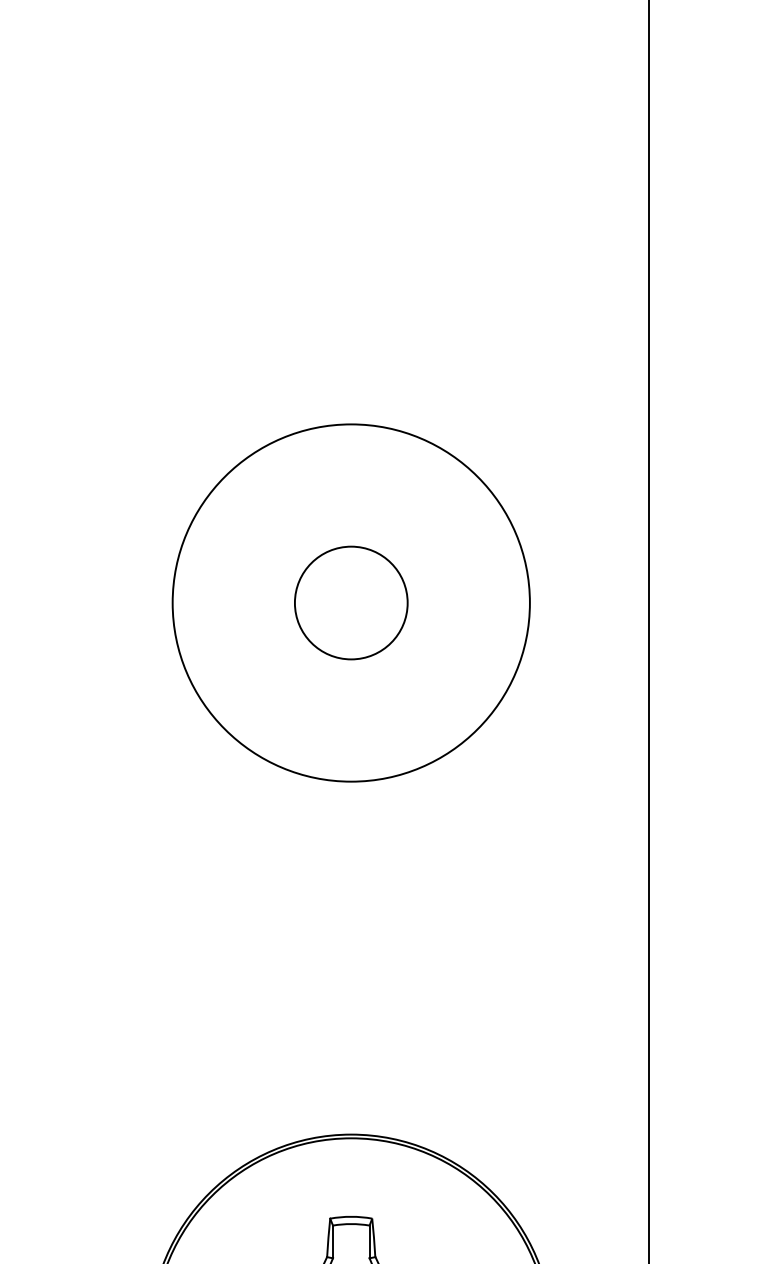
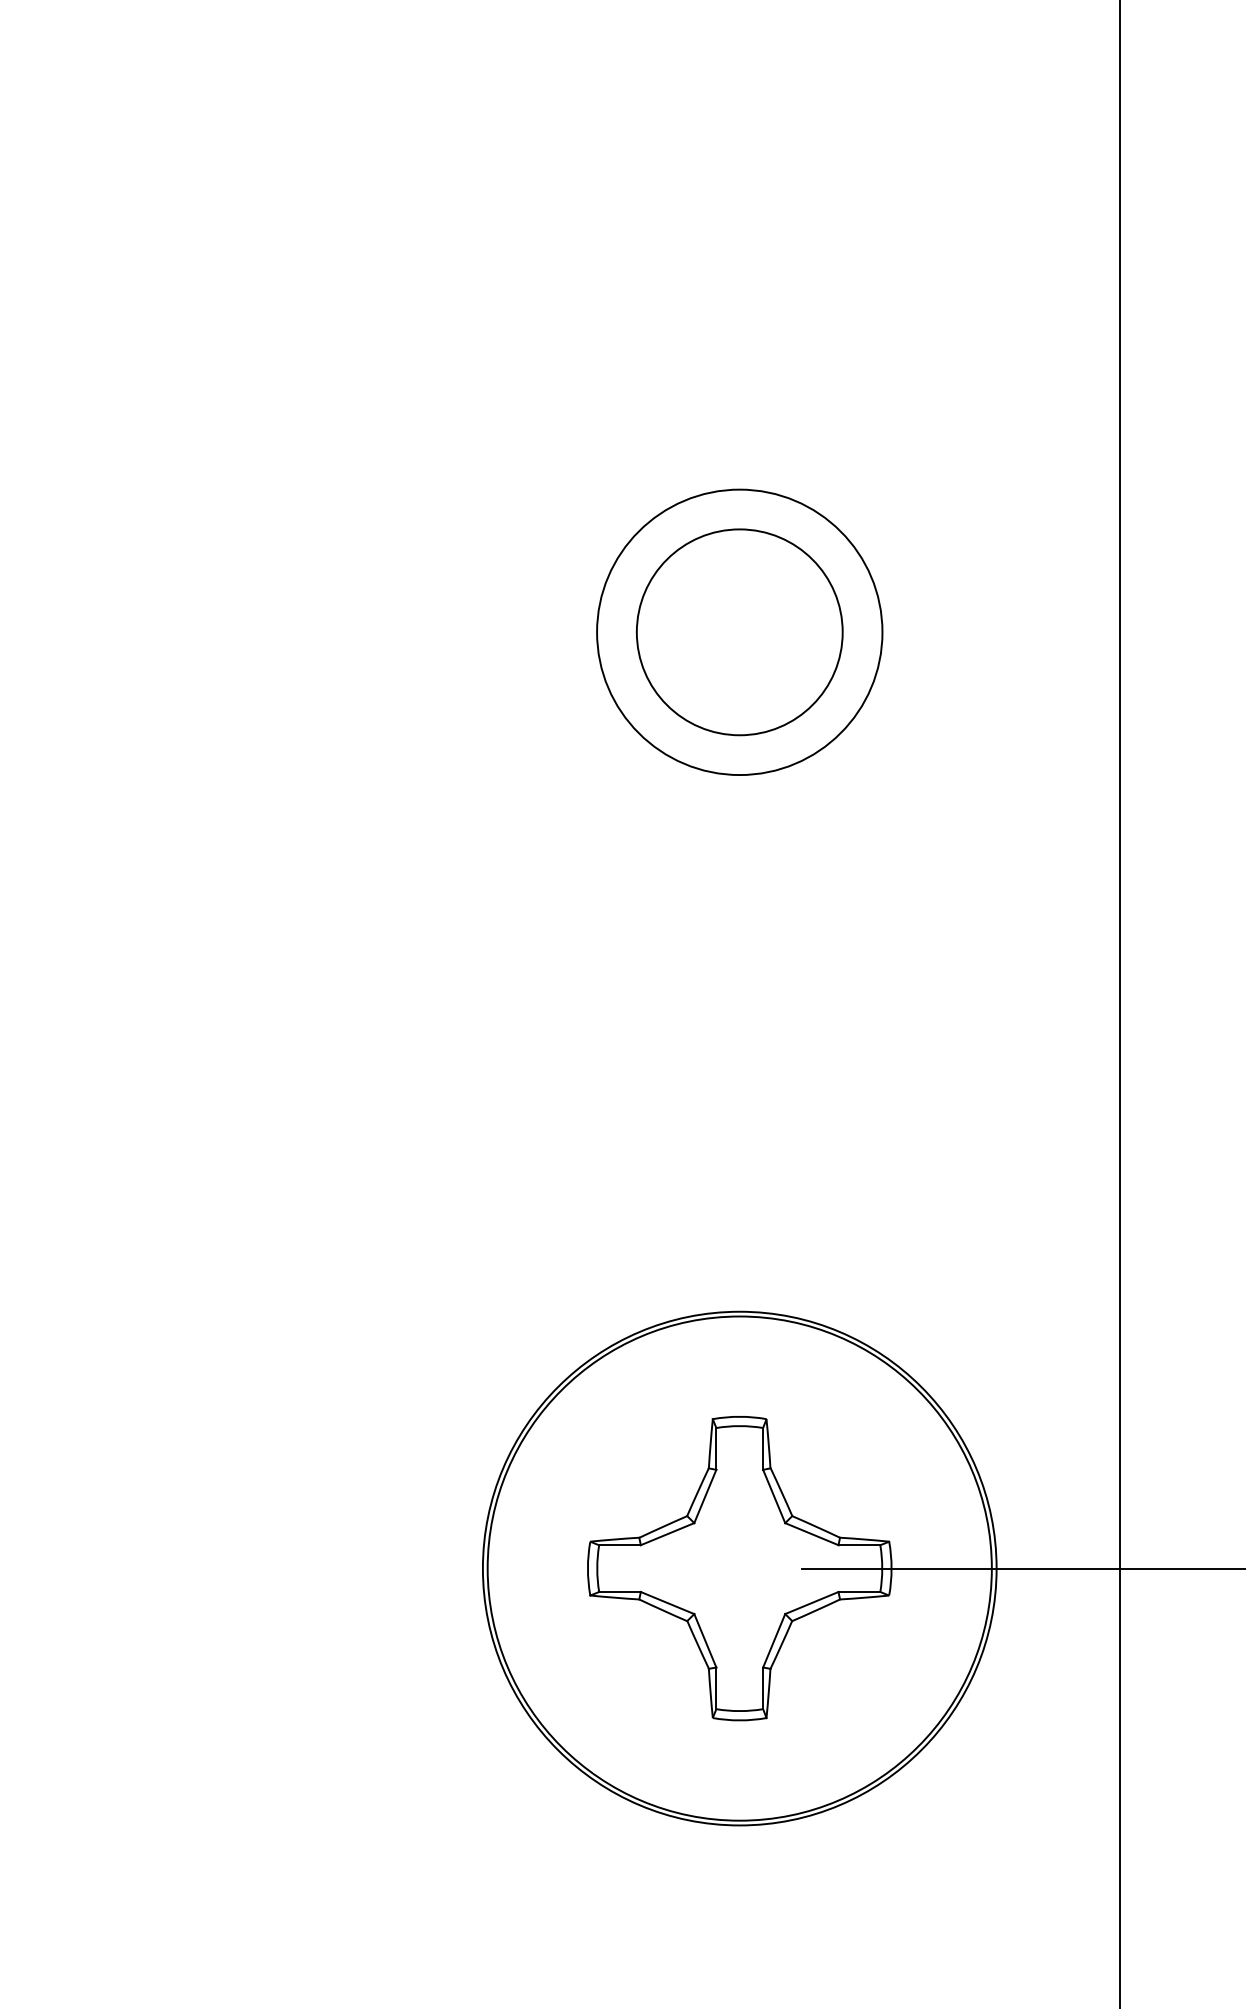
circle: (351, 603) -> (739, 632), size x0.62
circle: (351, 603) -> (739, 632), size x1.43

